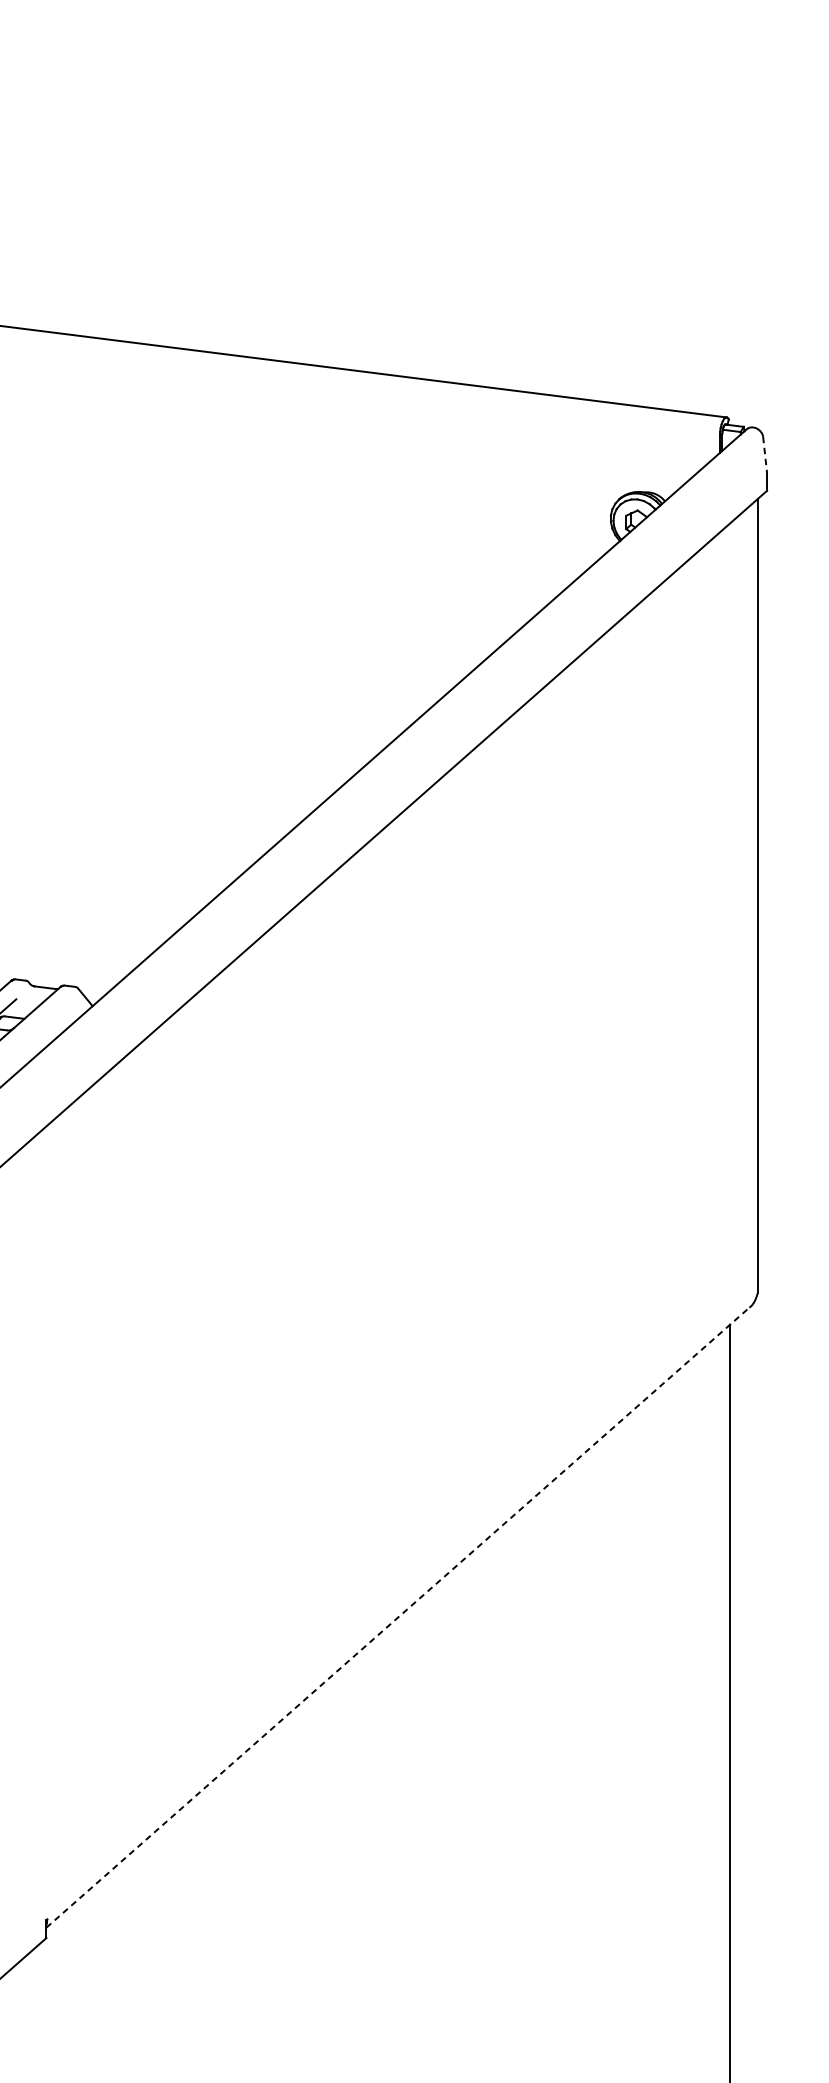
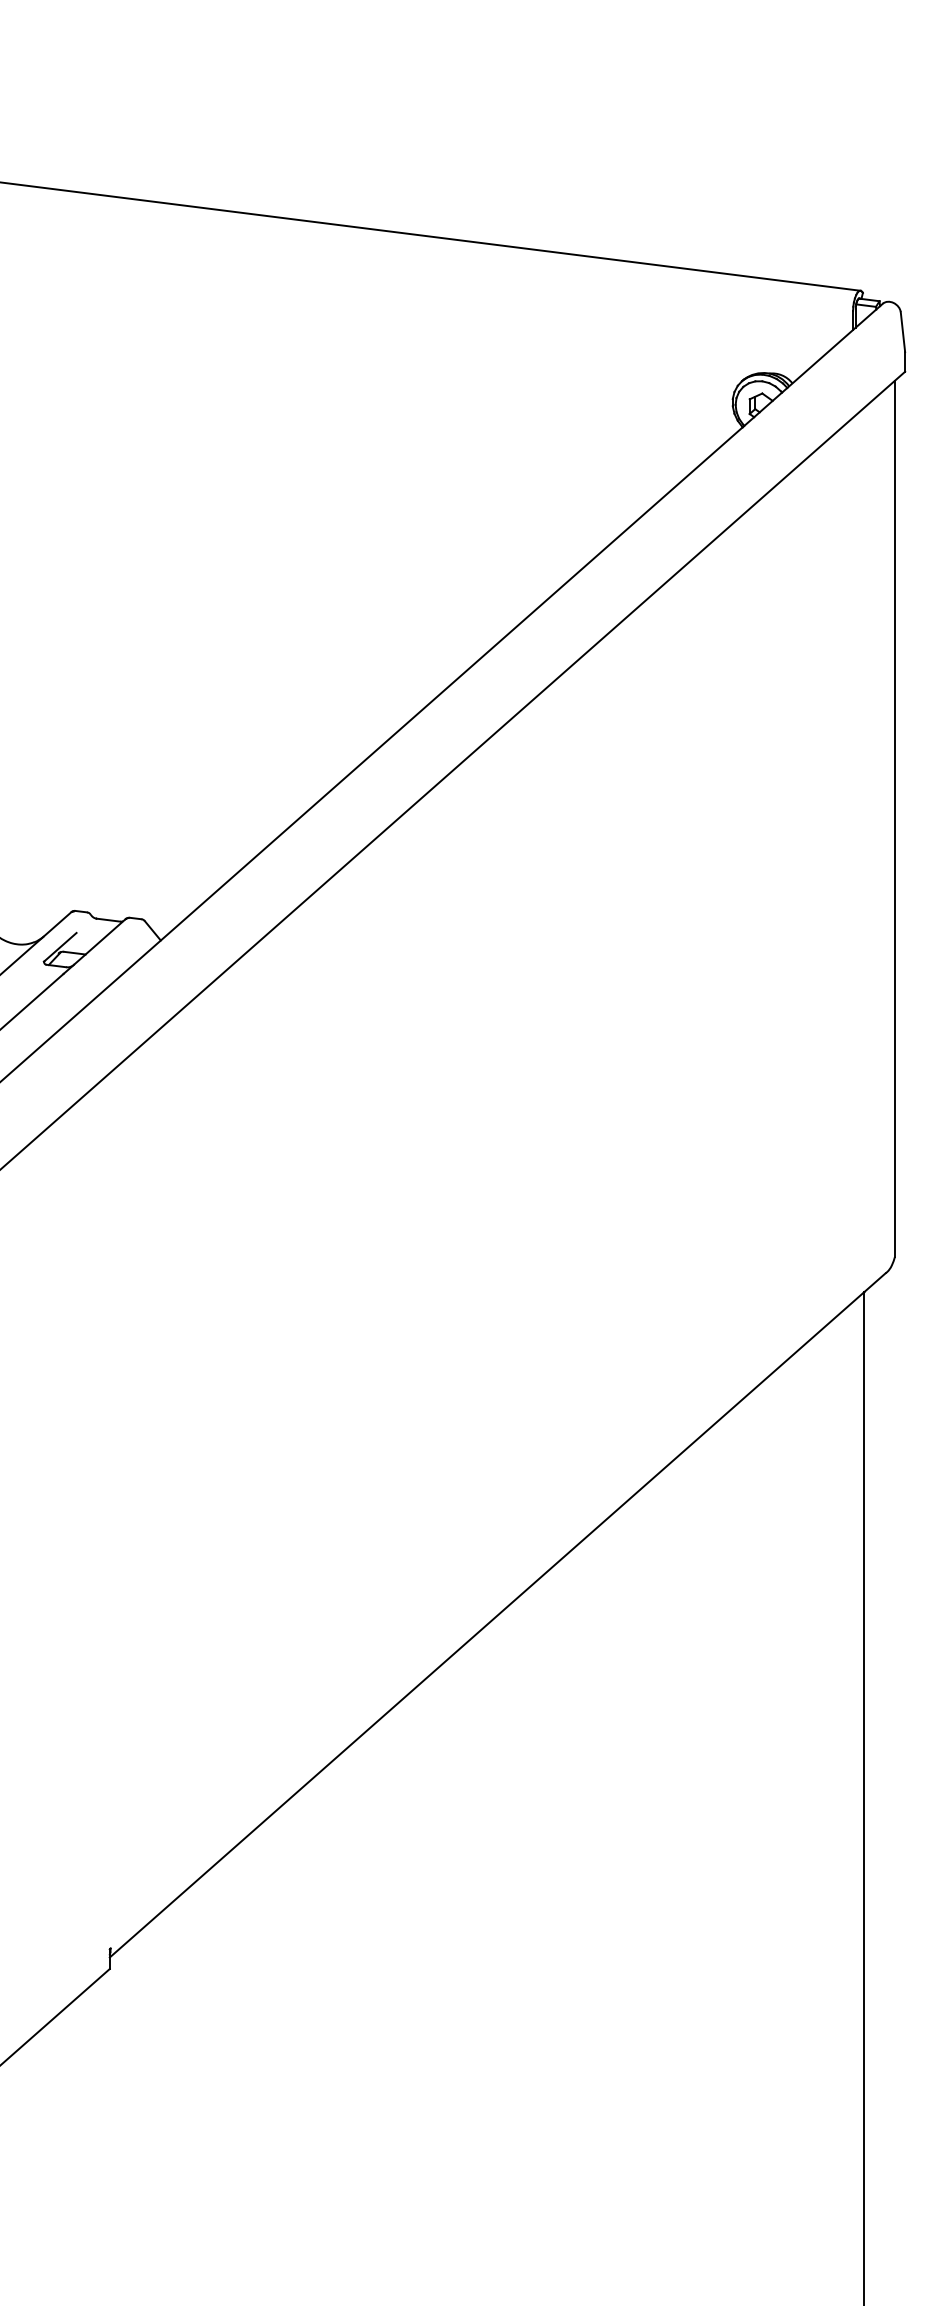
line: (765, 455) -> (903, 332), dashed -> solid
line: (398, 1617) -> (498, 1615), dashed -> solid

